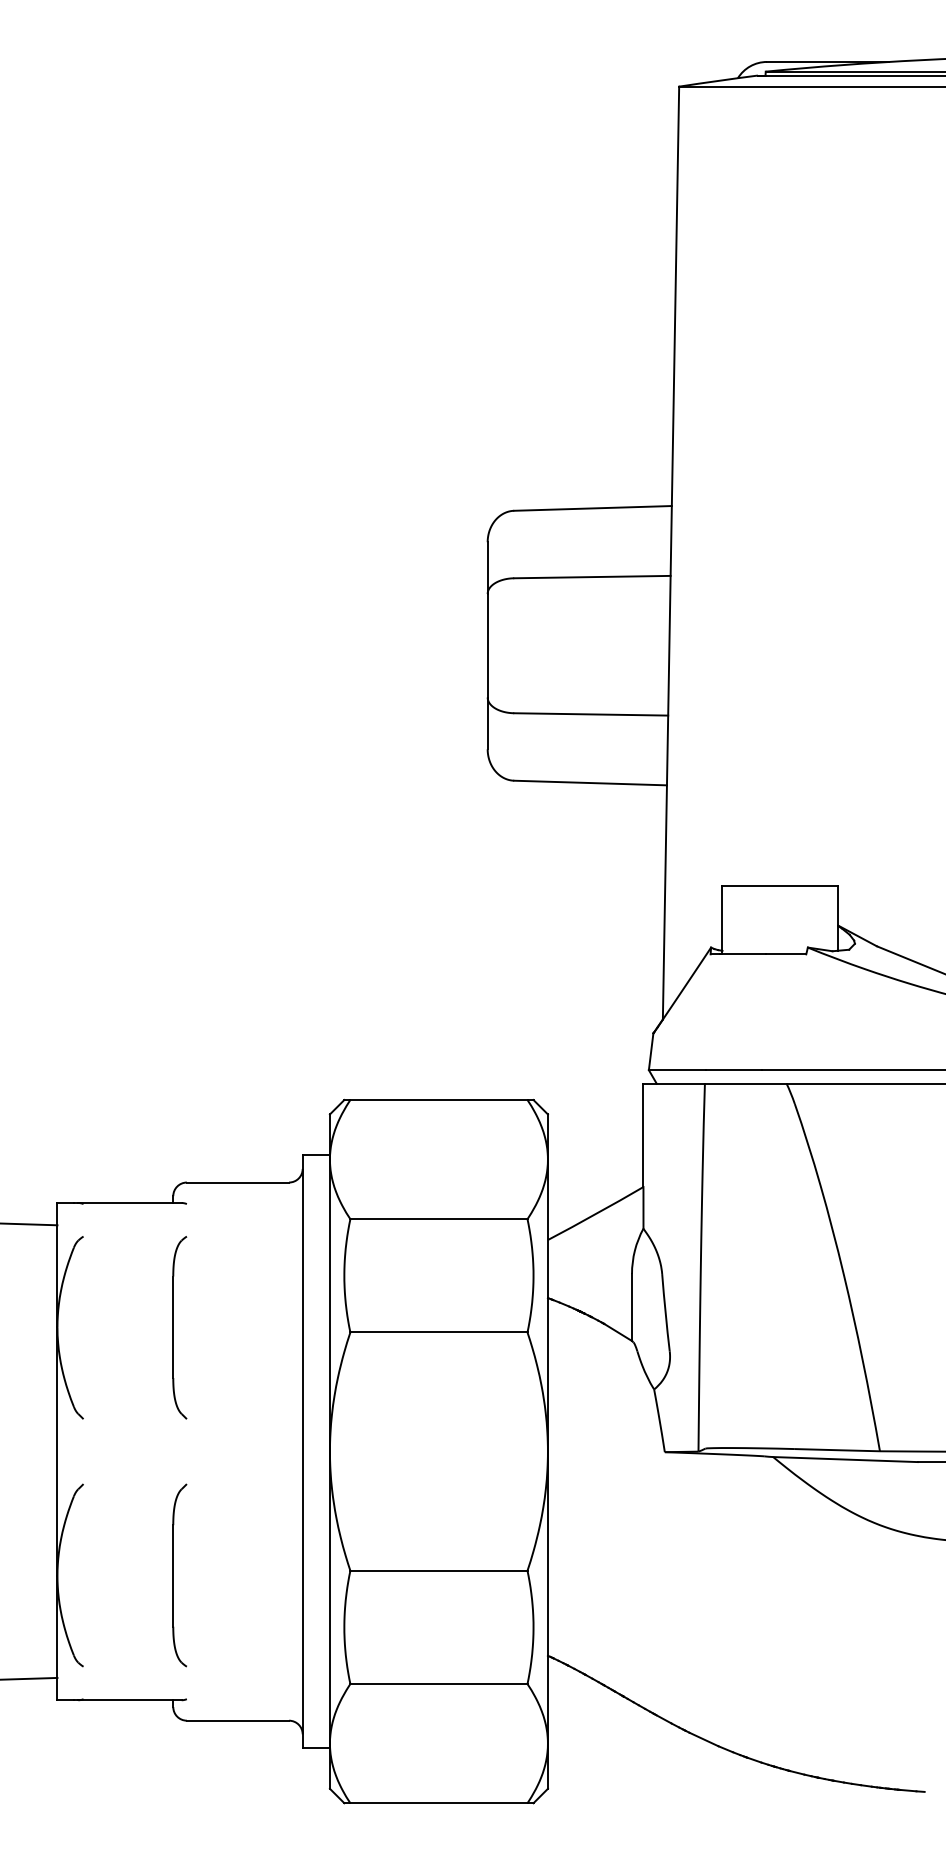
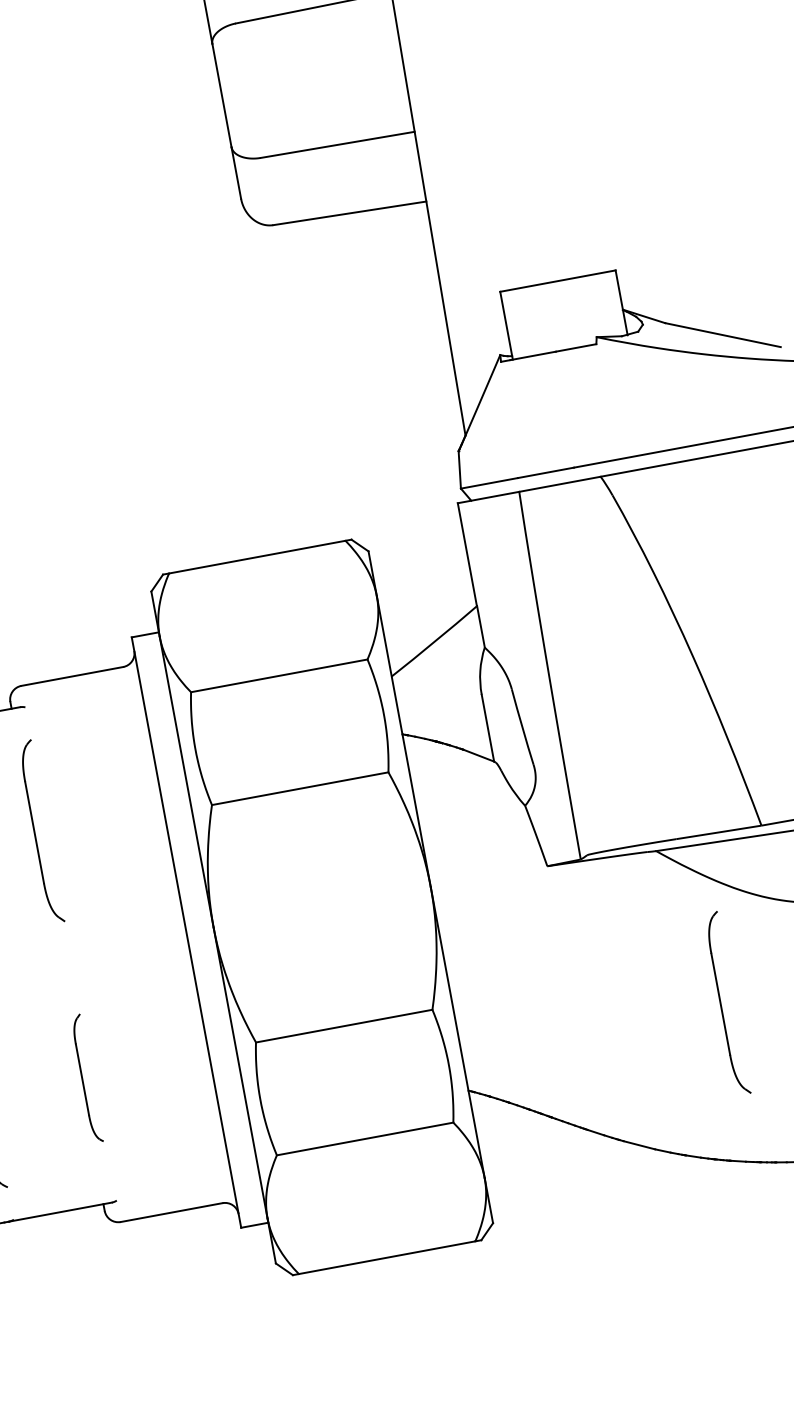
part: (179, 1575) -> (86, 1078), size x0.7
part: (814, 1617) -> (726, 1003), added

